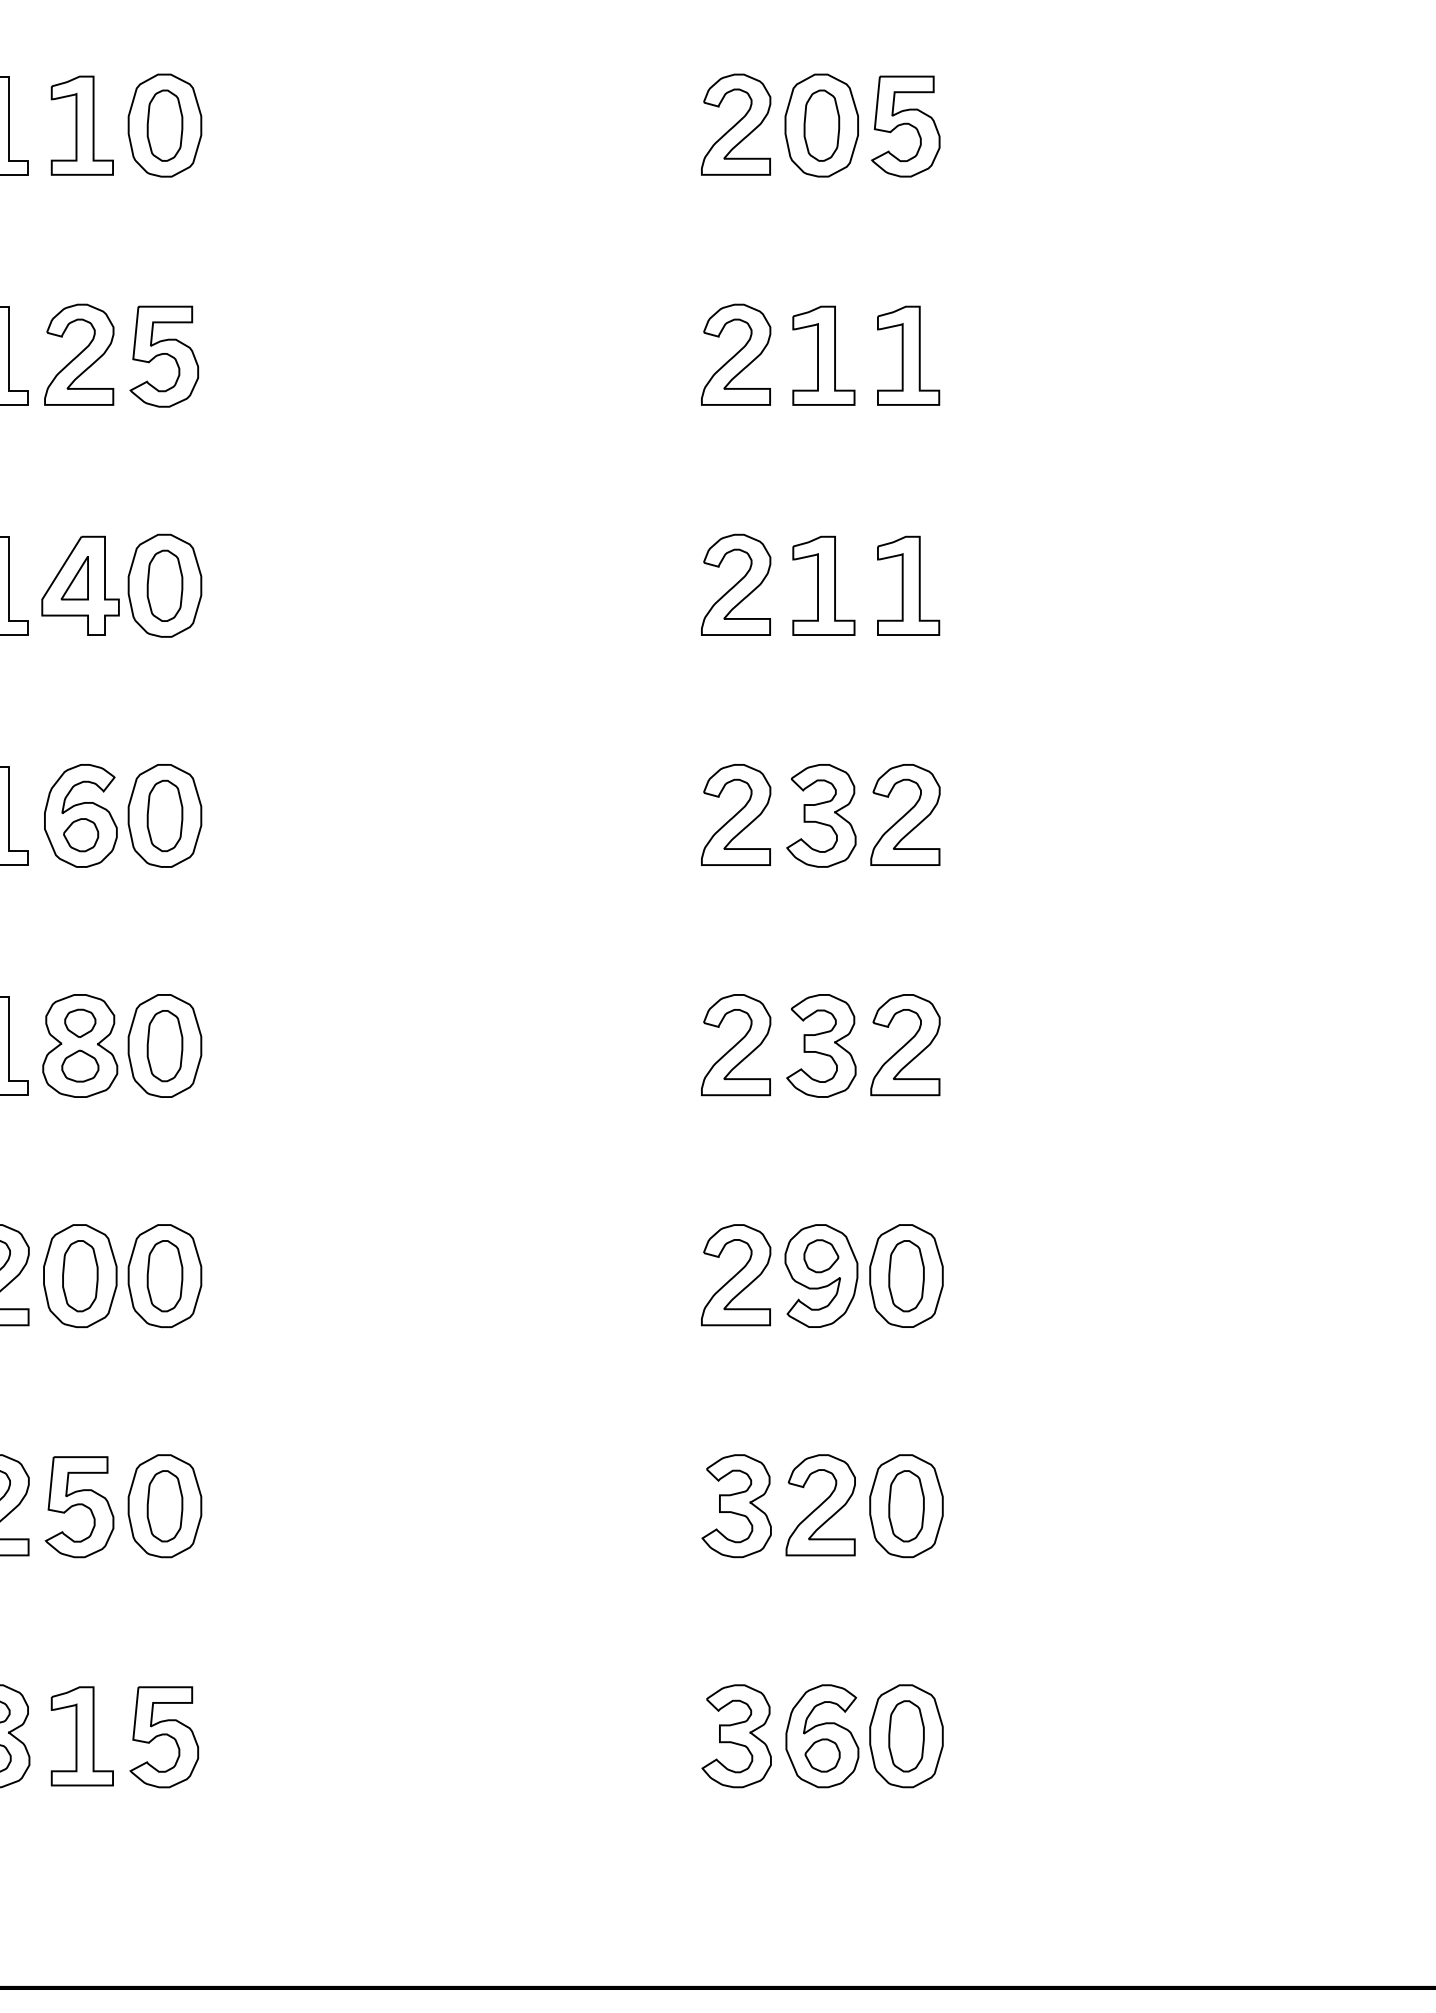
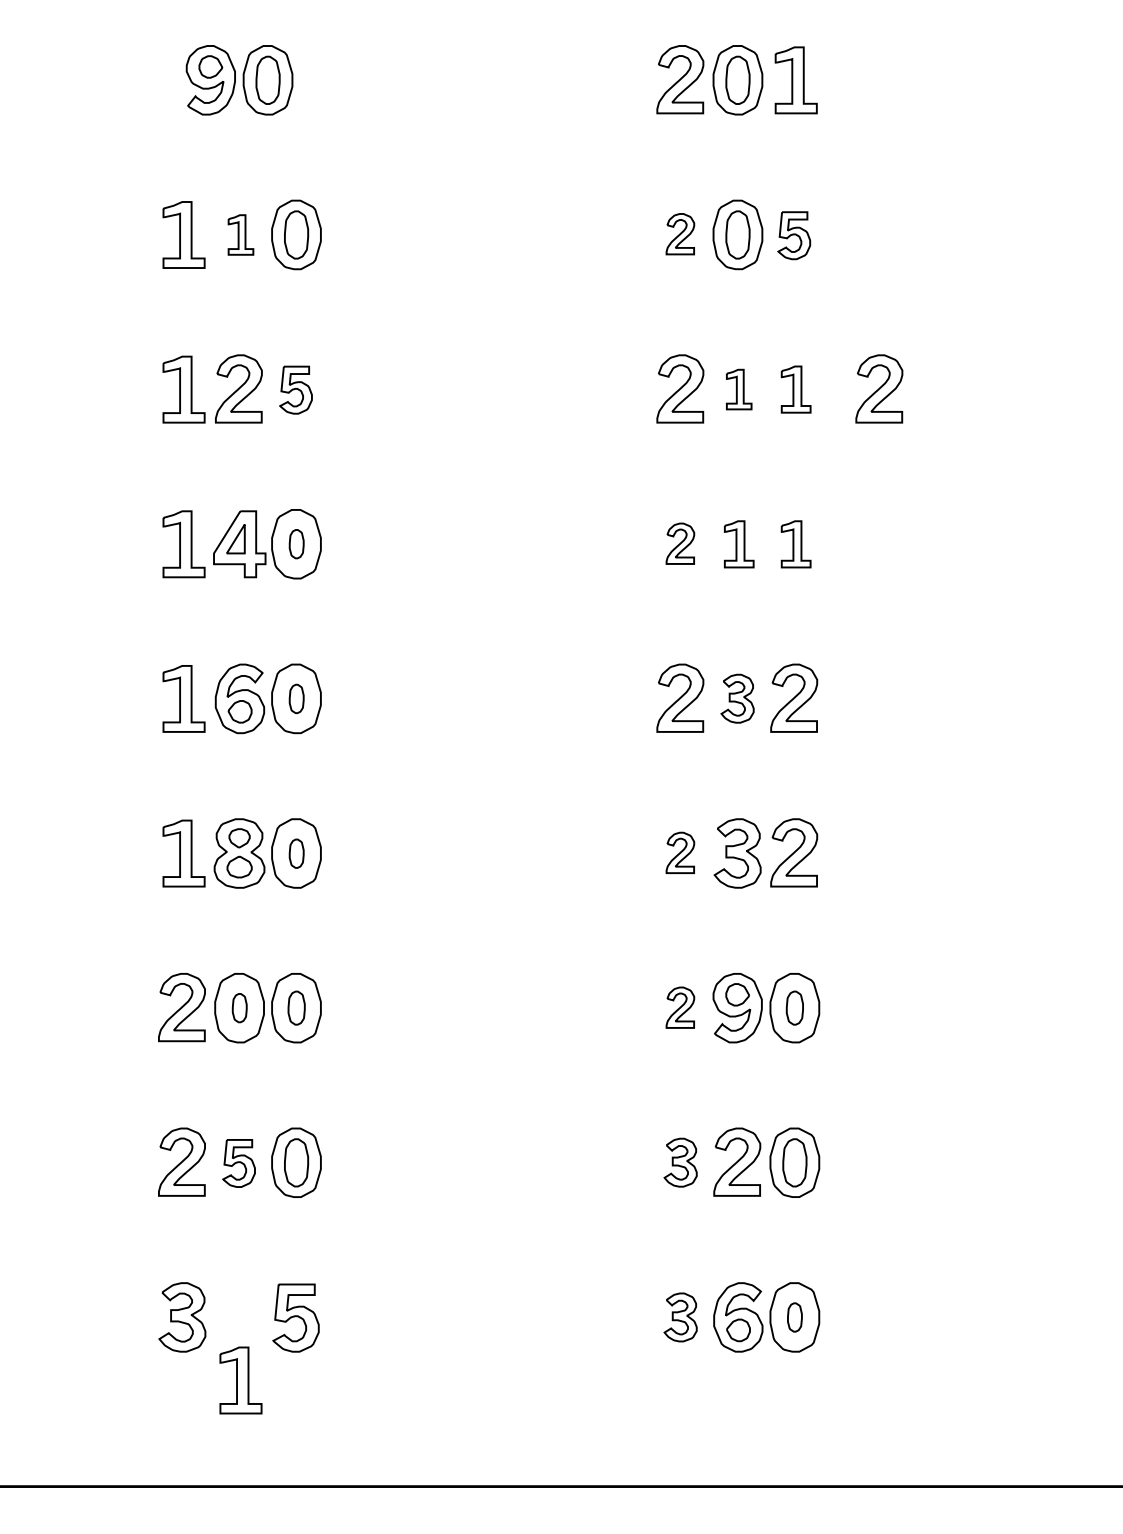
part: (736, 123) -> (680, 233), size x0.6
part: (81, 124) -> (240, 234), size x0.6
part: (904, 126) -> (793, 235), size x0.7
part: (1032, 354) -> (879, 388), added
part: (163, 355) -> (295, 389), size x0.7
part: (822, 355) -> (738, 389), size x0.6
part: (907, 355) -> (795, 389), size x0.7
part: (164, 584) -> (296, 543), size x0.6
part: (736, 584) -> (680, 543), size x0.6
part: (822, 586) -> (738, 544), size x0.7
part: (907, 586) -> (795, 544), size x0.7
part: (164, 815) -> (296, 698), size x0.6
part: (821, 815) -> (737, 698), size x0.7
part: (736, 1044) -> (680, 852), size x0.6
part: (164, 1045) -> (296, 853), size x0.6
part: (80, 1275) -> (239, 1007), size x0.6
part: (164, 1275) -> (296, 1007), size x0.7
part: (736, 1275) -> (680, 1007), size x0.6
part: (905, 1275) -> (794, 1007), size x0.7
part: (736, 1505) -> (680, 1162), size x0.7
part: (78, 1507) -> (238, 1163), size x0.7
part: (81, 1736) -> (240, 1380), moved
part: (736, 1736) -> (680, 1317), size x0.7
part: (905, 1736) -> (794, 1317), size x0.6

